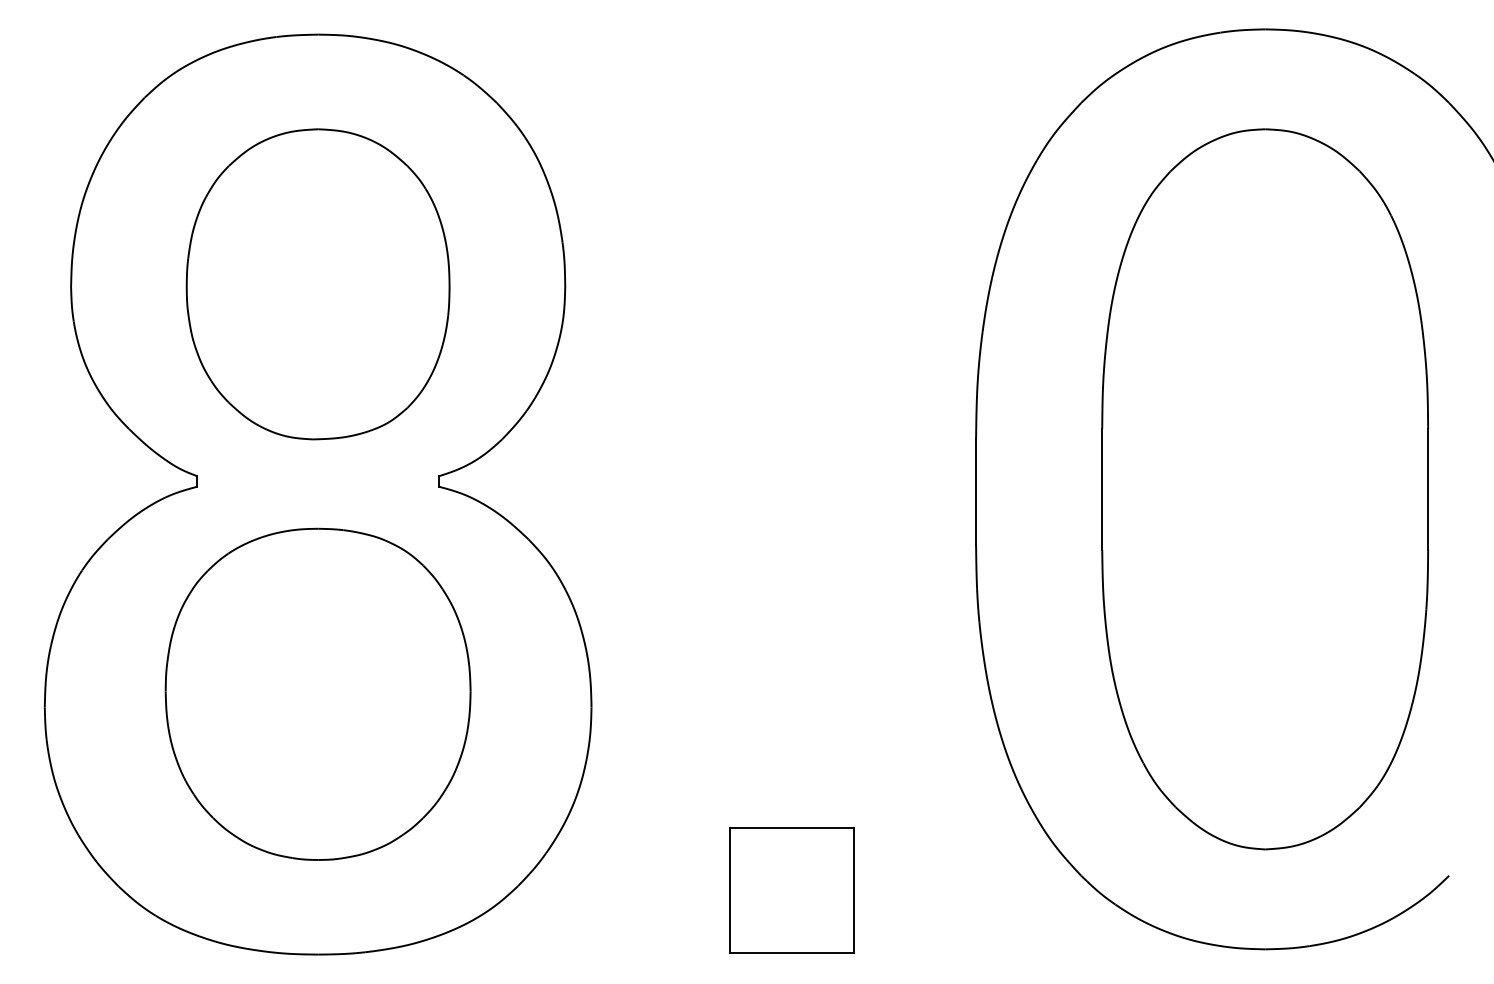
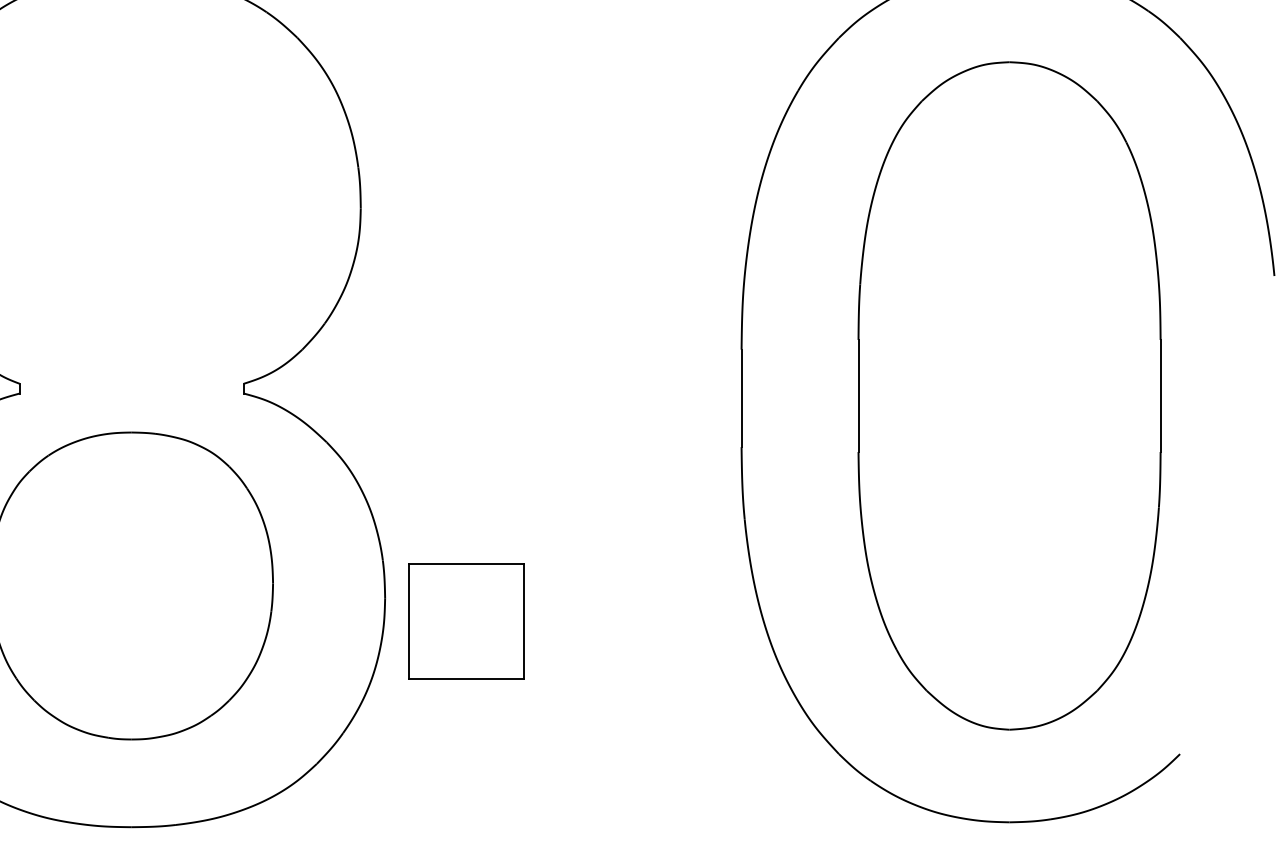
part: (317, 284) -> (131, 206), removed
part: (791, 890) -> (465, 621), moved

